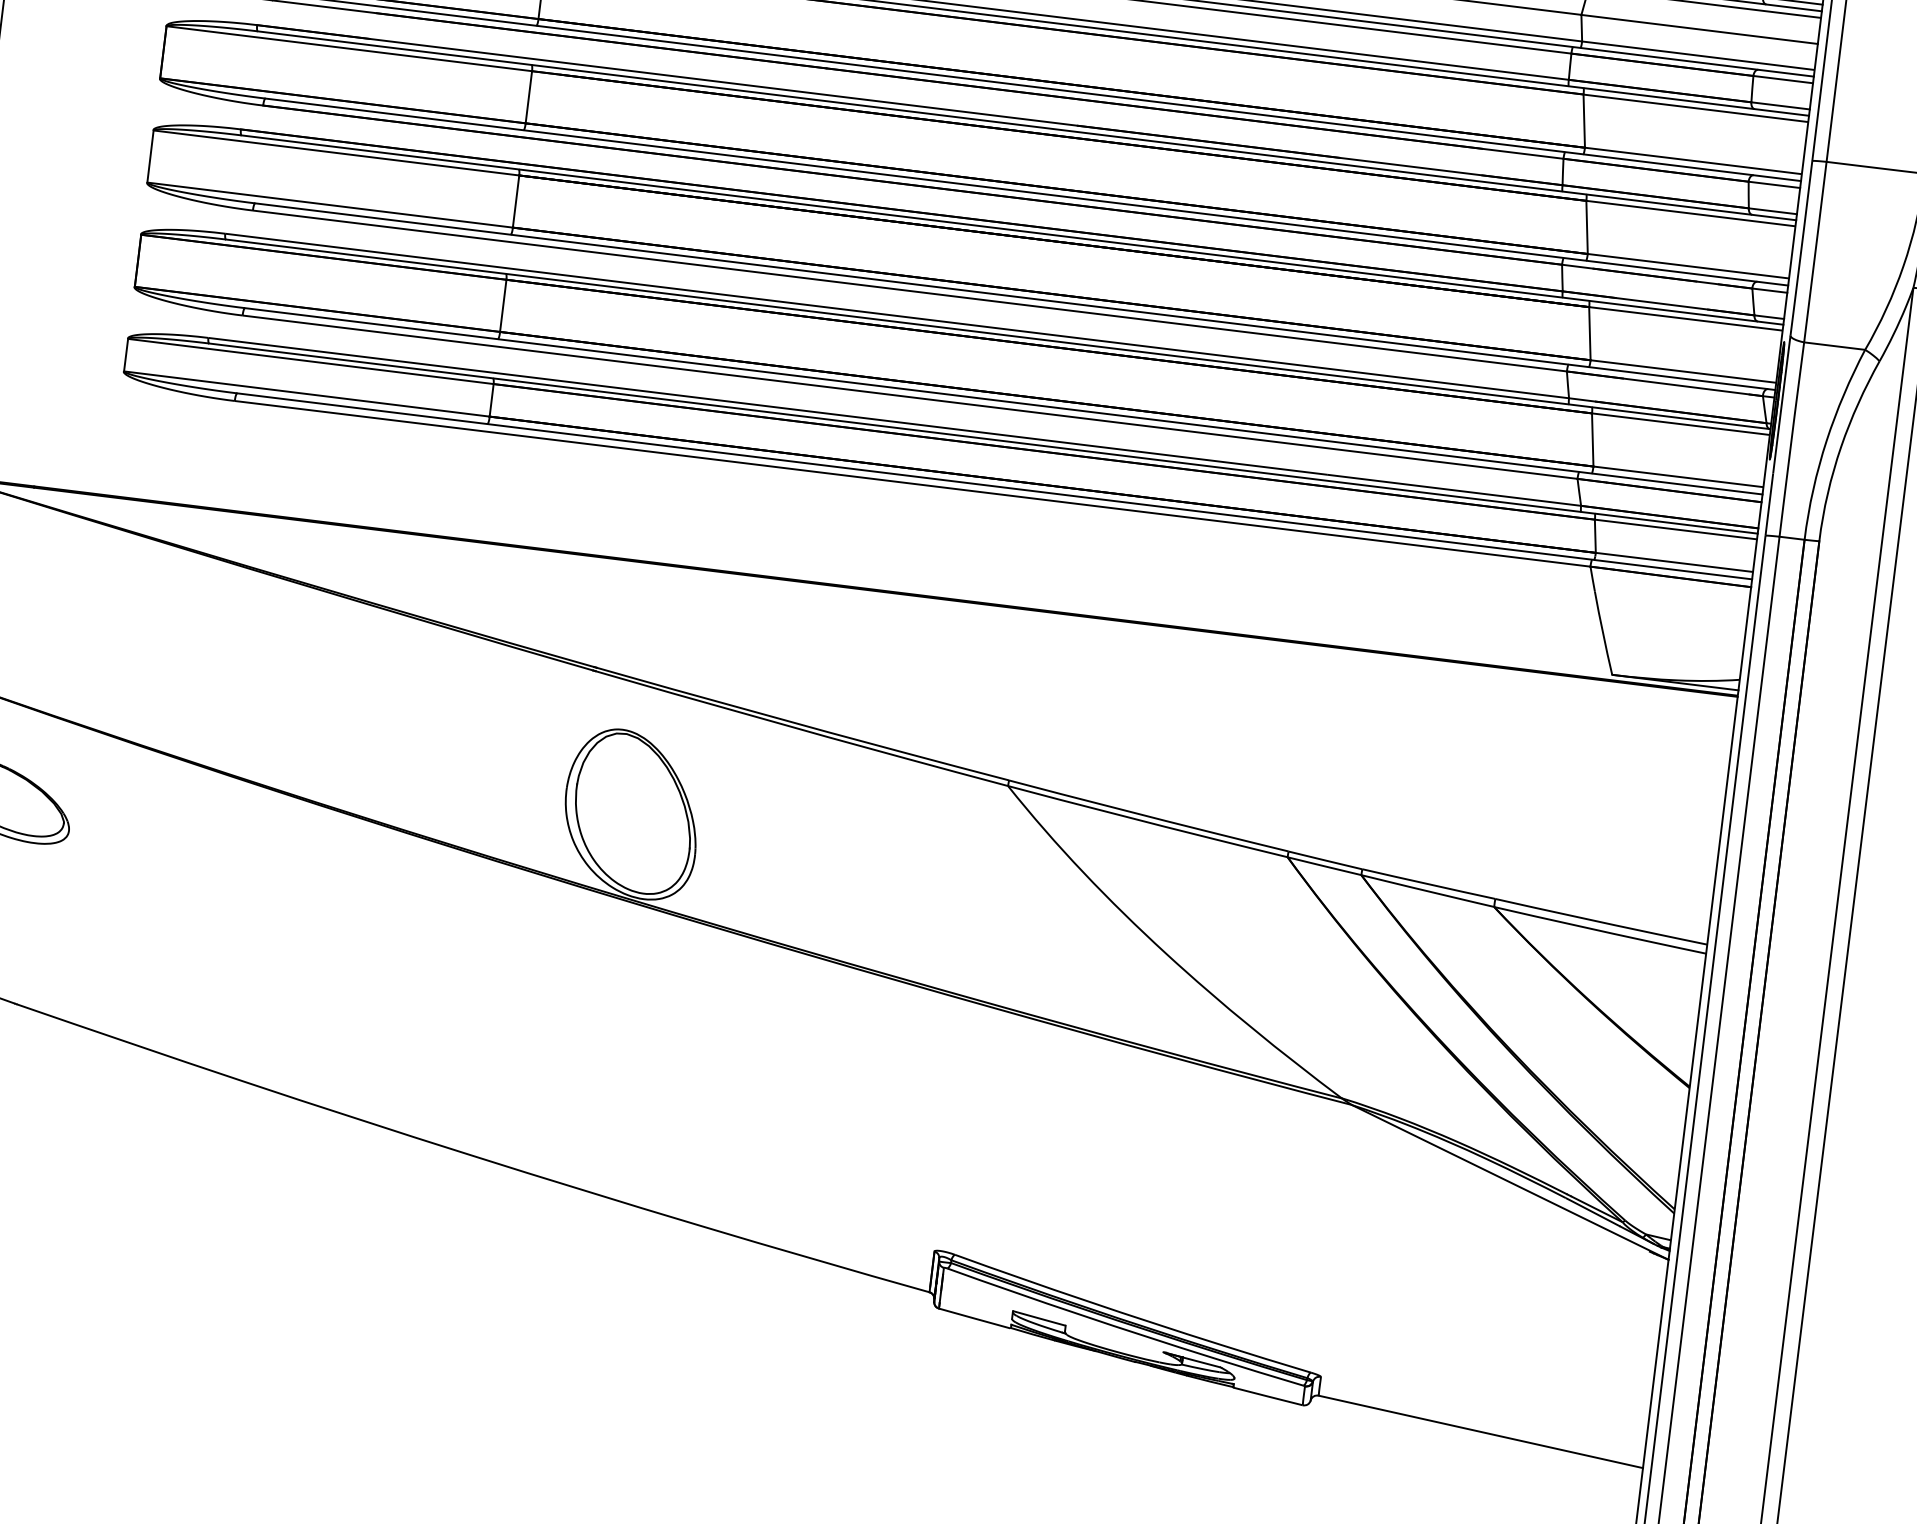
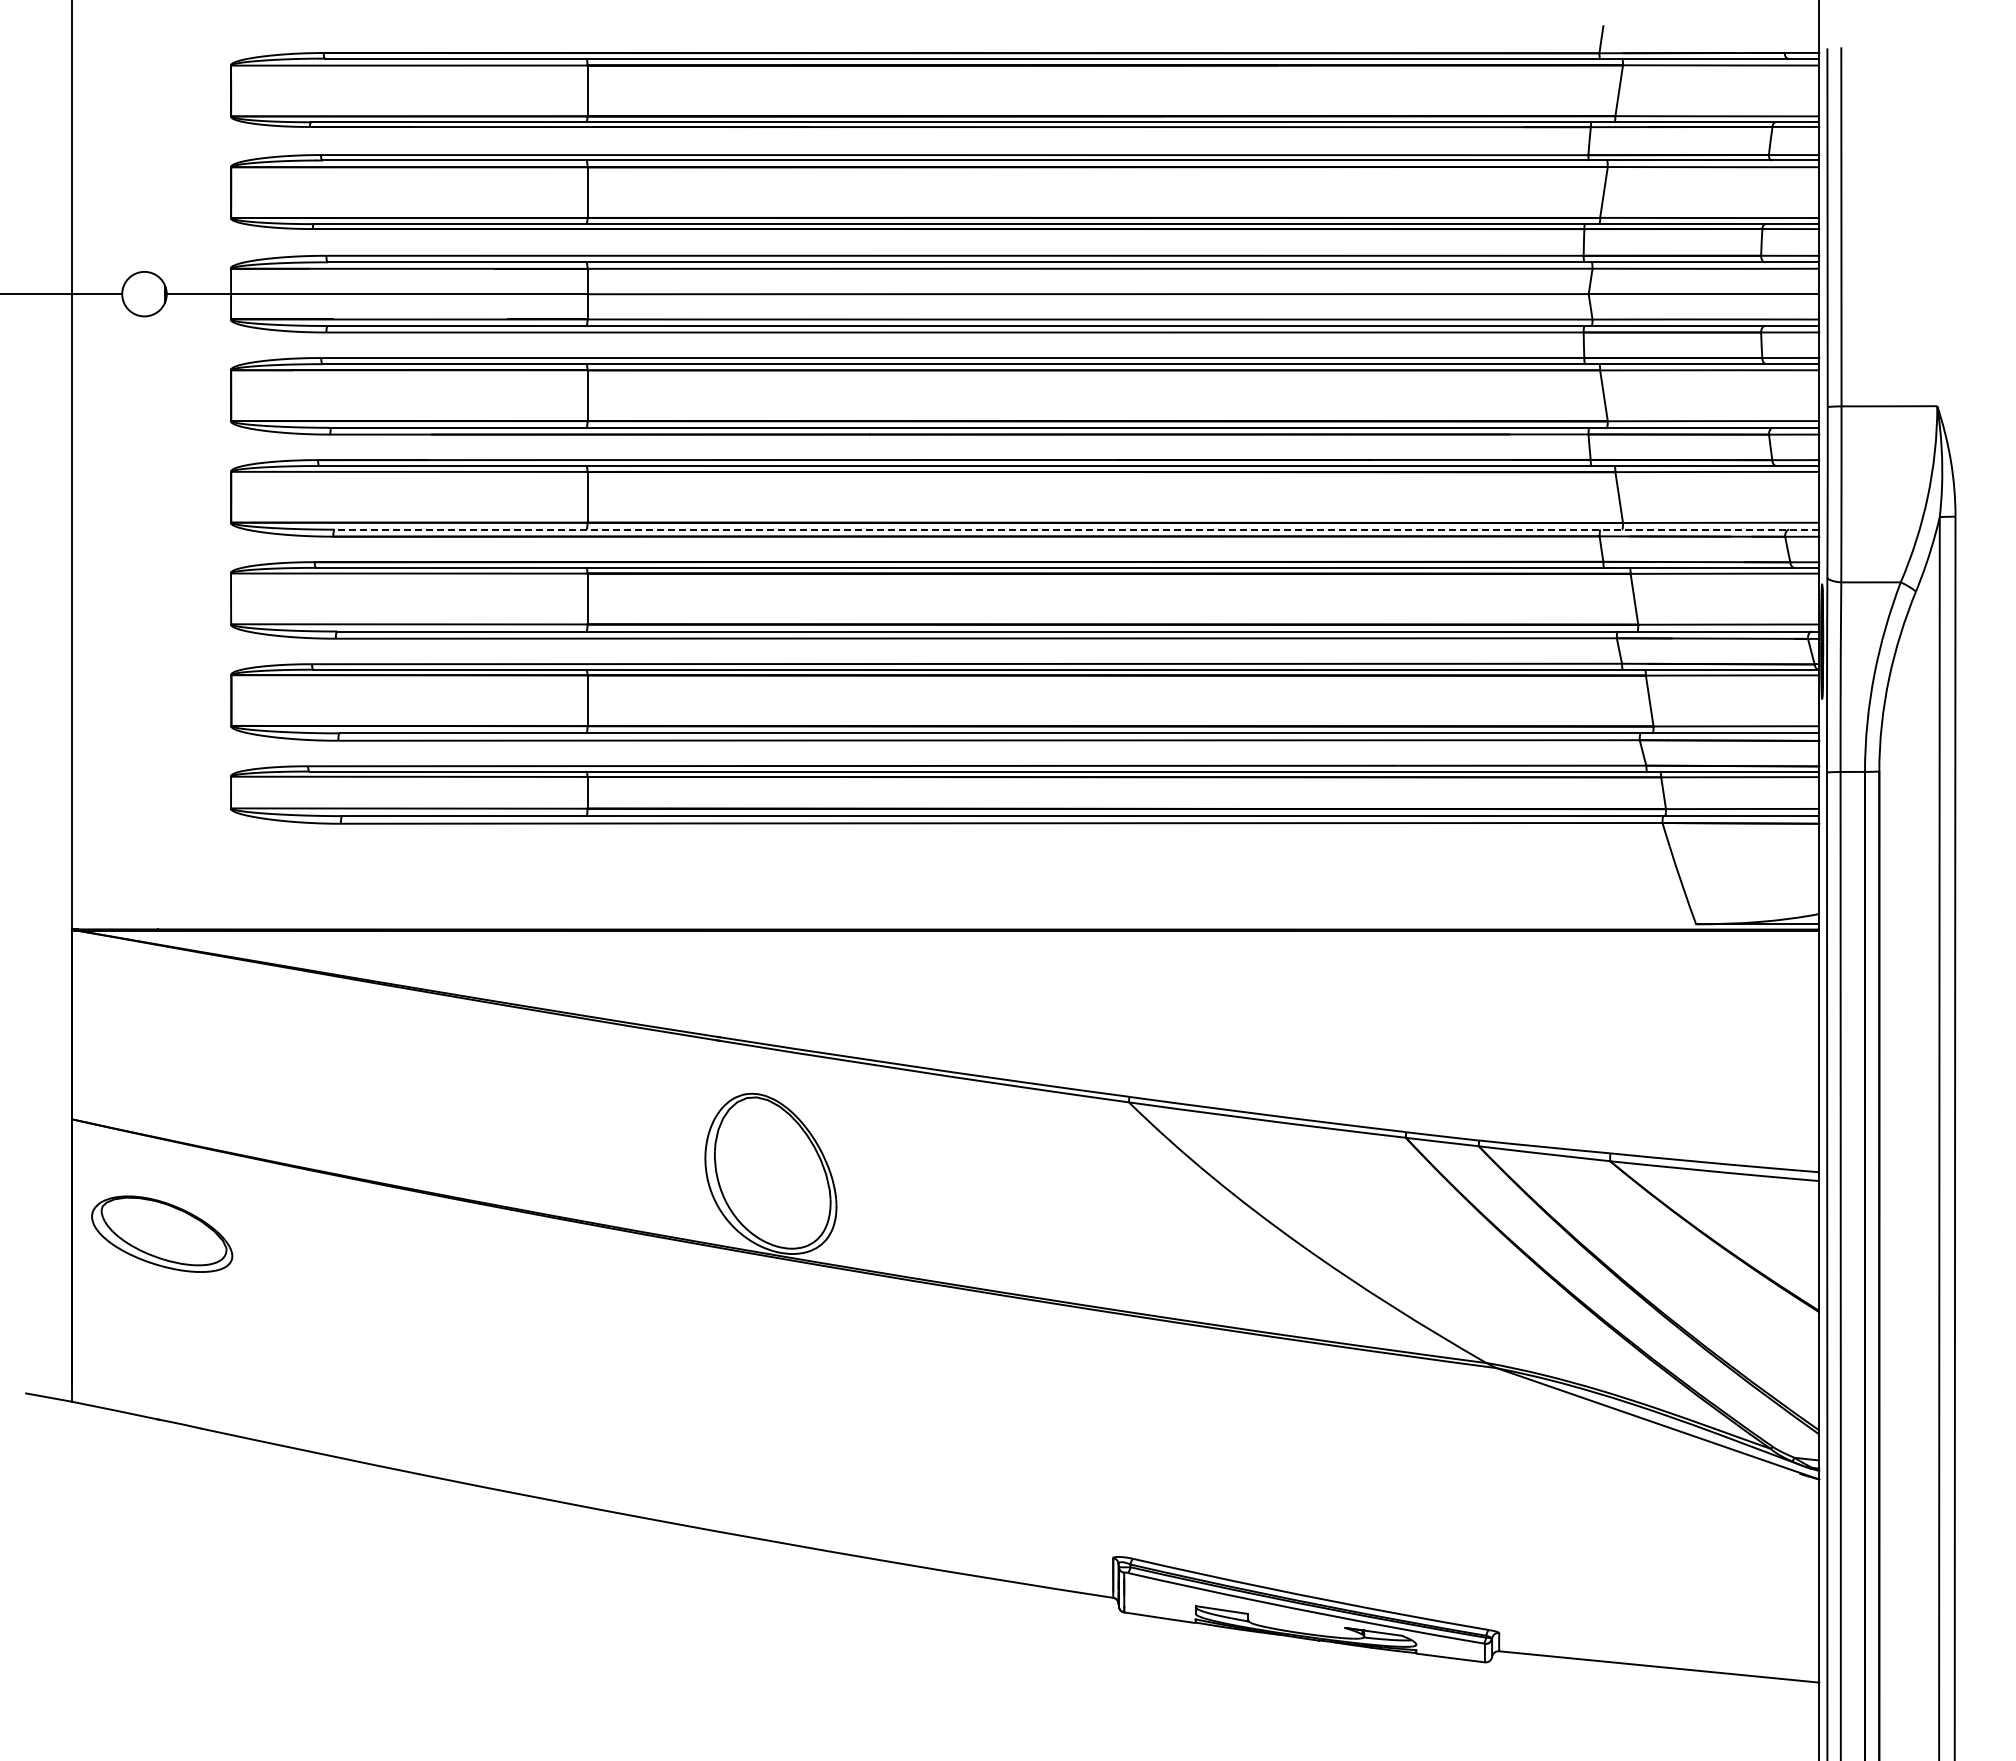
line: (1026, 191) -> (1076, 529), solid -> dashed

